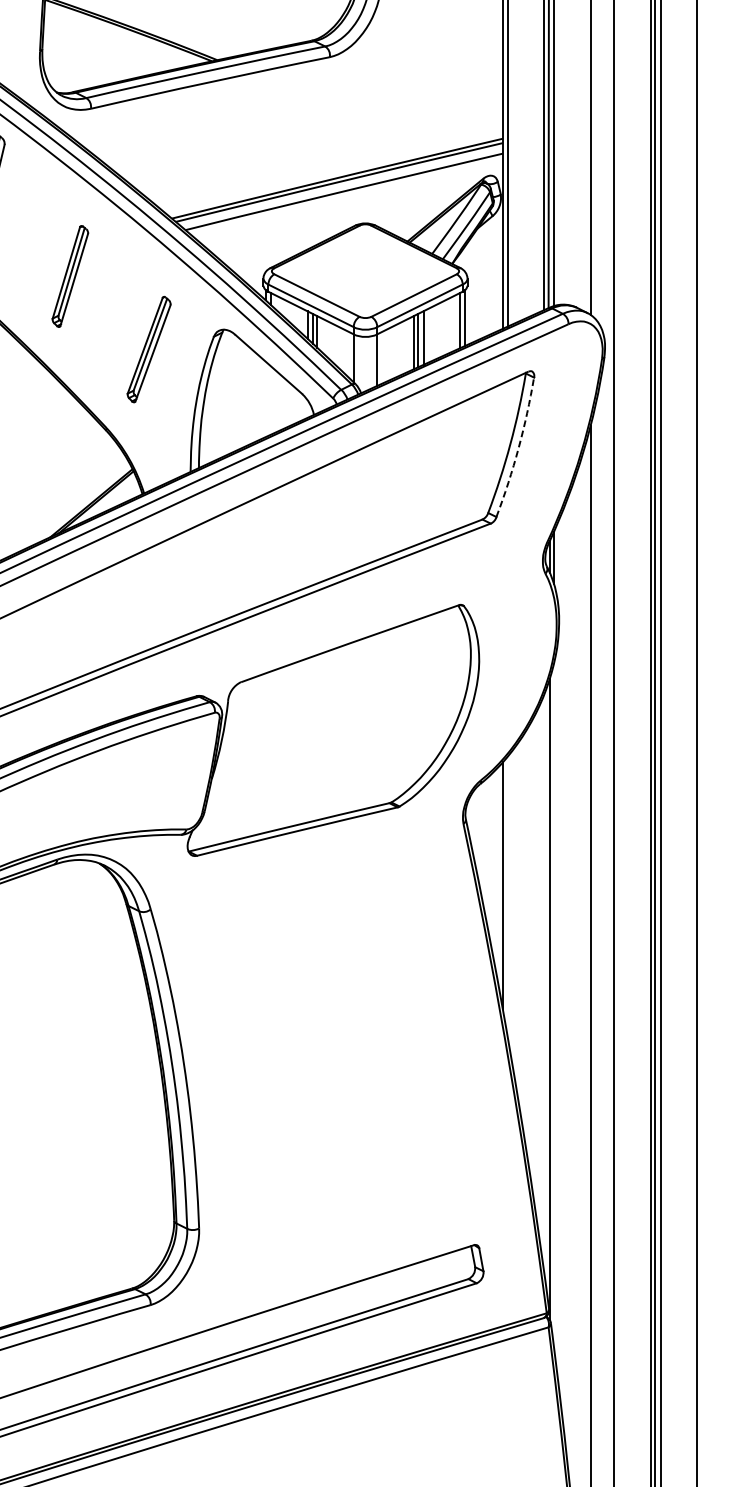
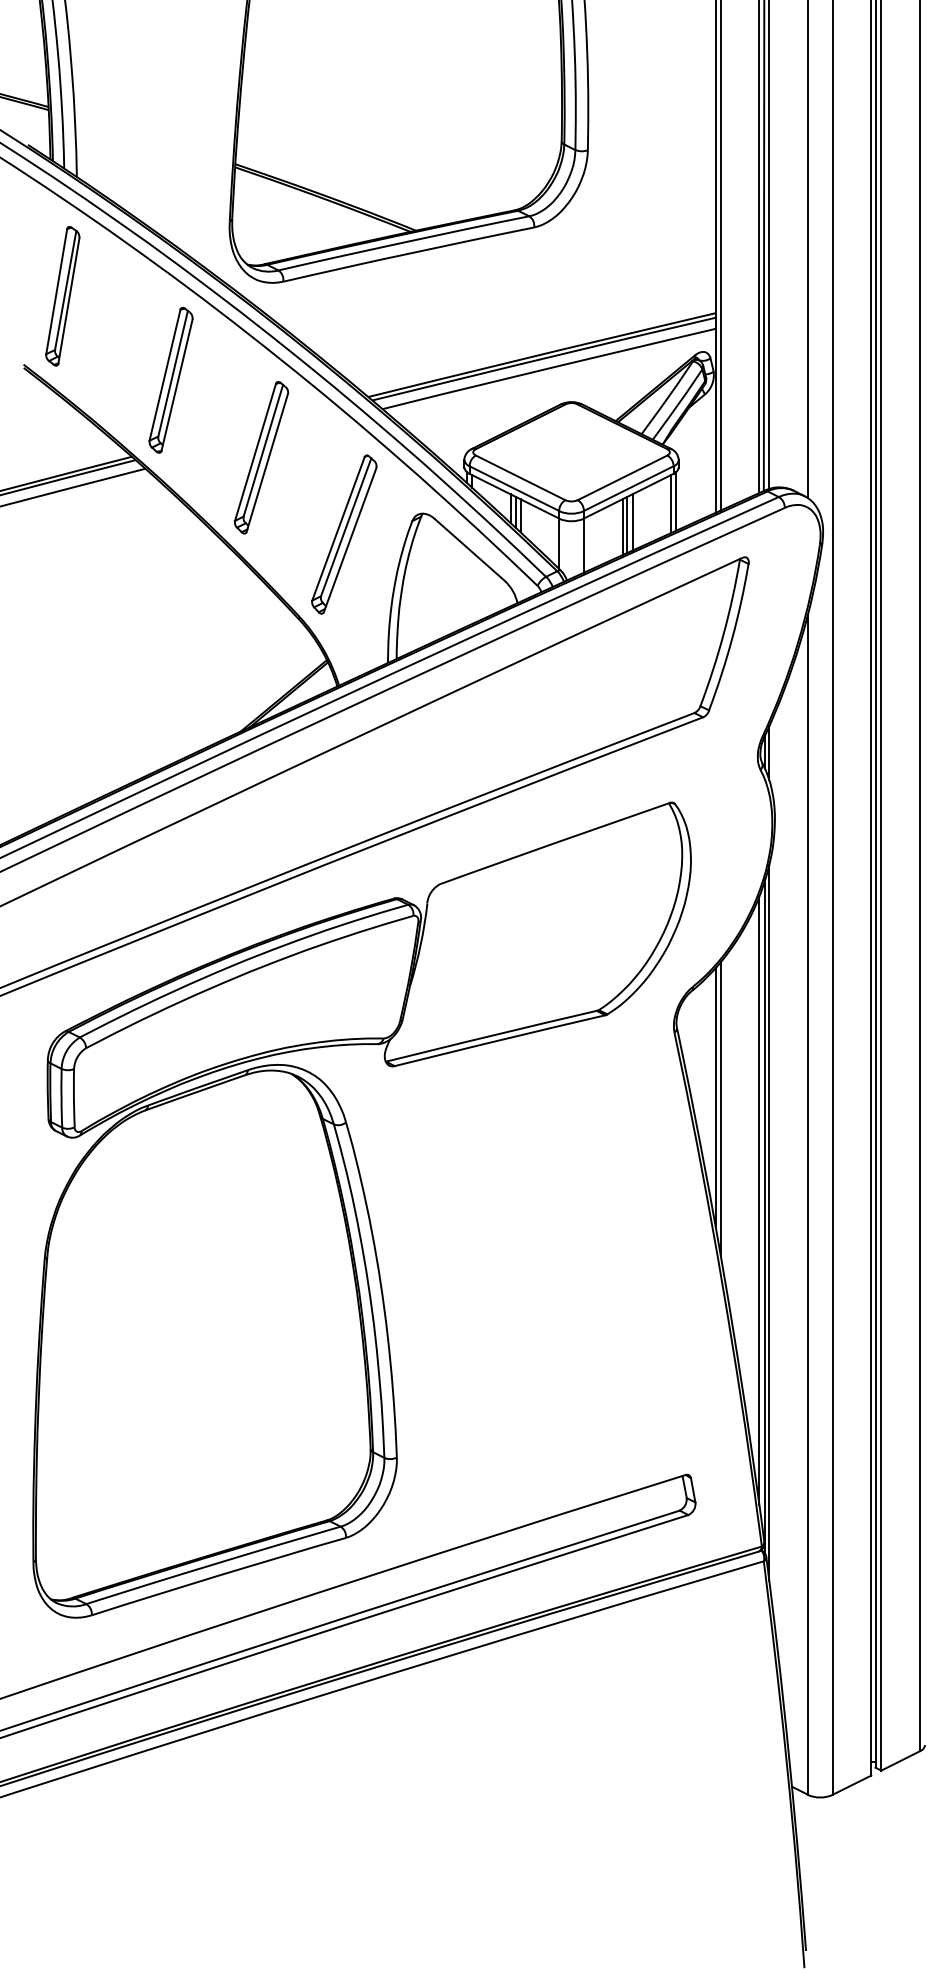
part: (70, 276) -> (261, 457), size x1.43
part: (149, 349) -> (344, 534), size x1.43
arc: (518, 448) -> (732, 638), dashed -> solid
line: (507, 896) -> (720, 1108), added
line: (544, 983) -> (759, 1200), added
line: (554, 1005) -> (769, 1223), added

